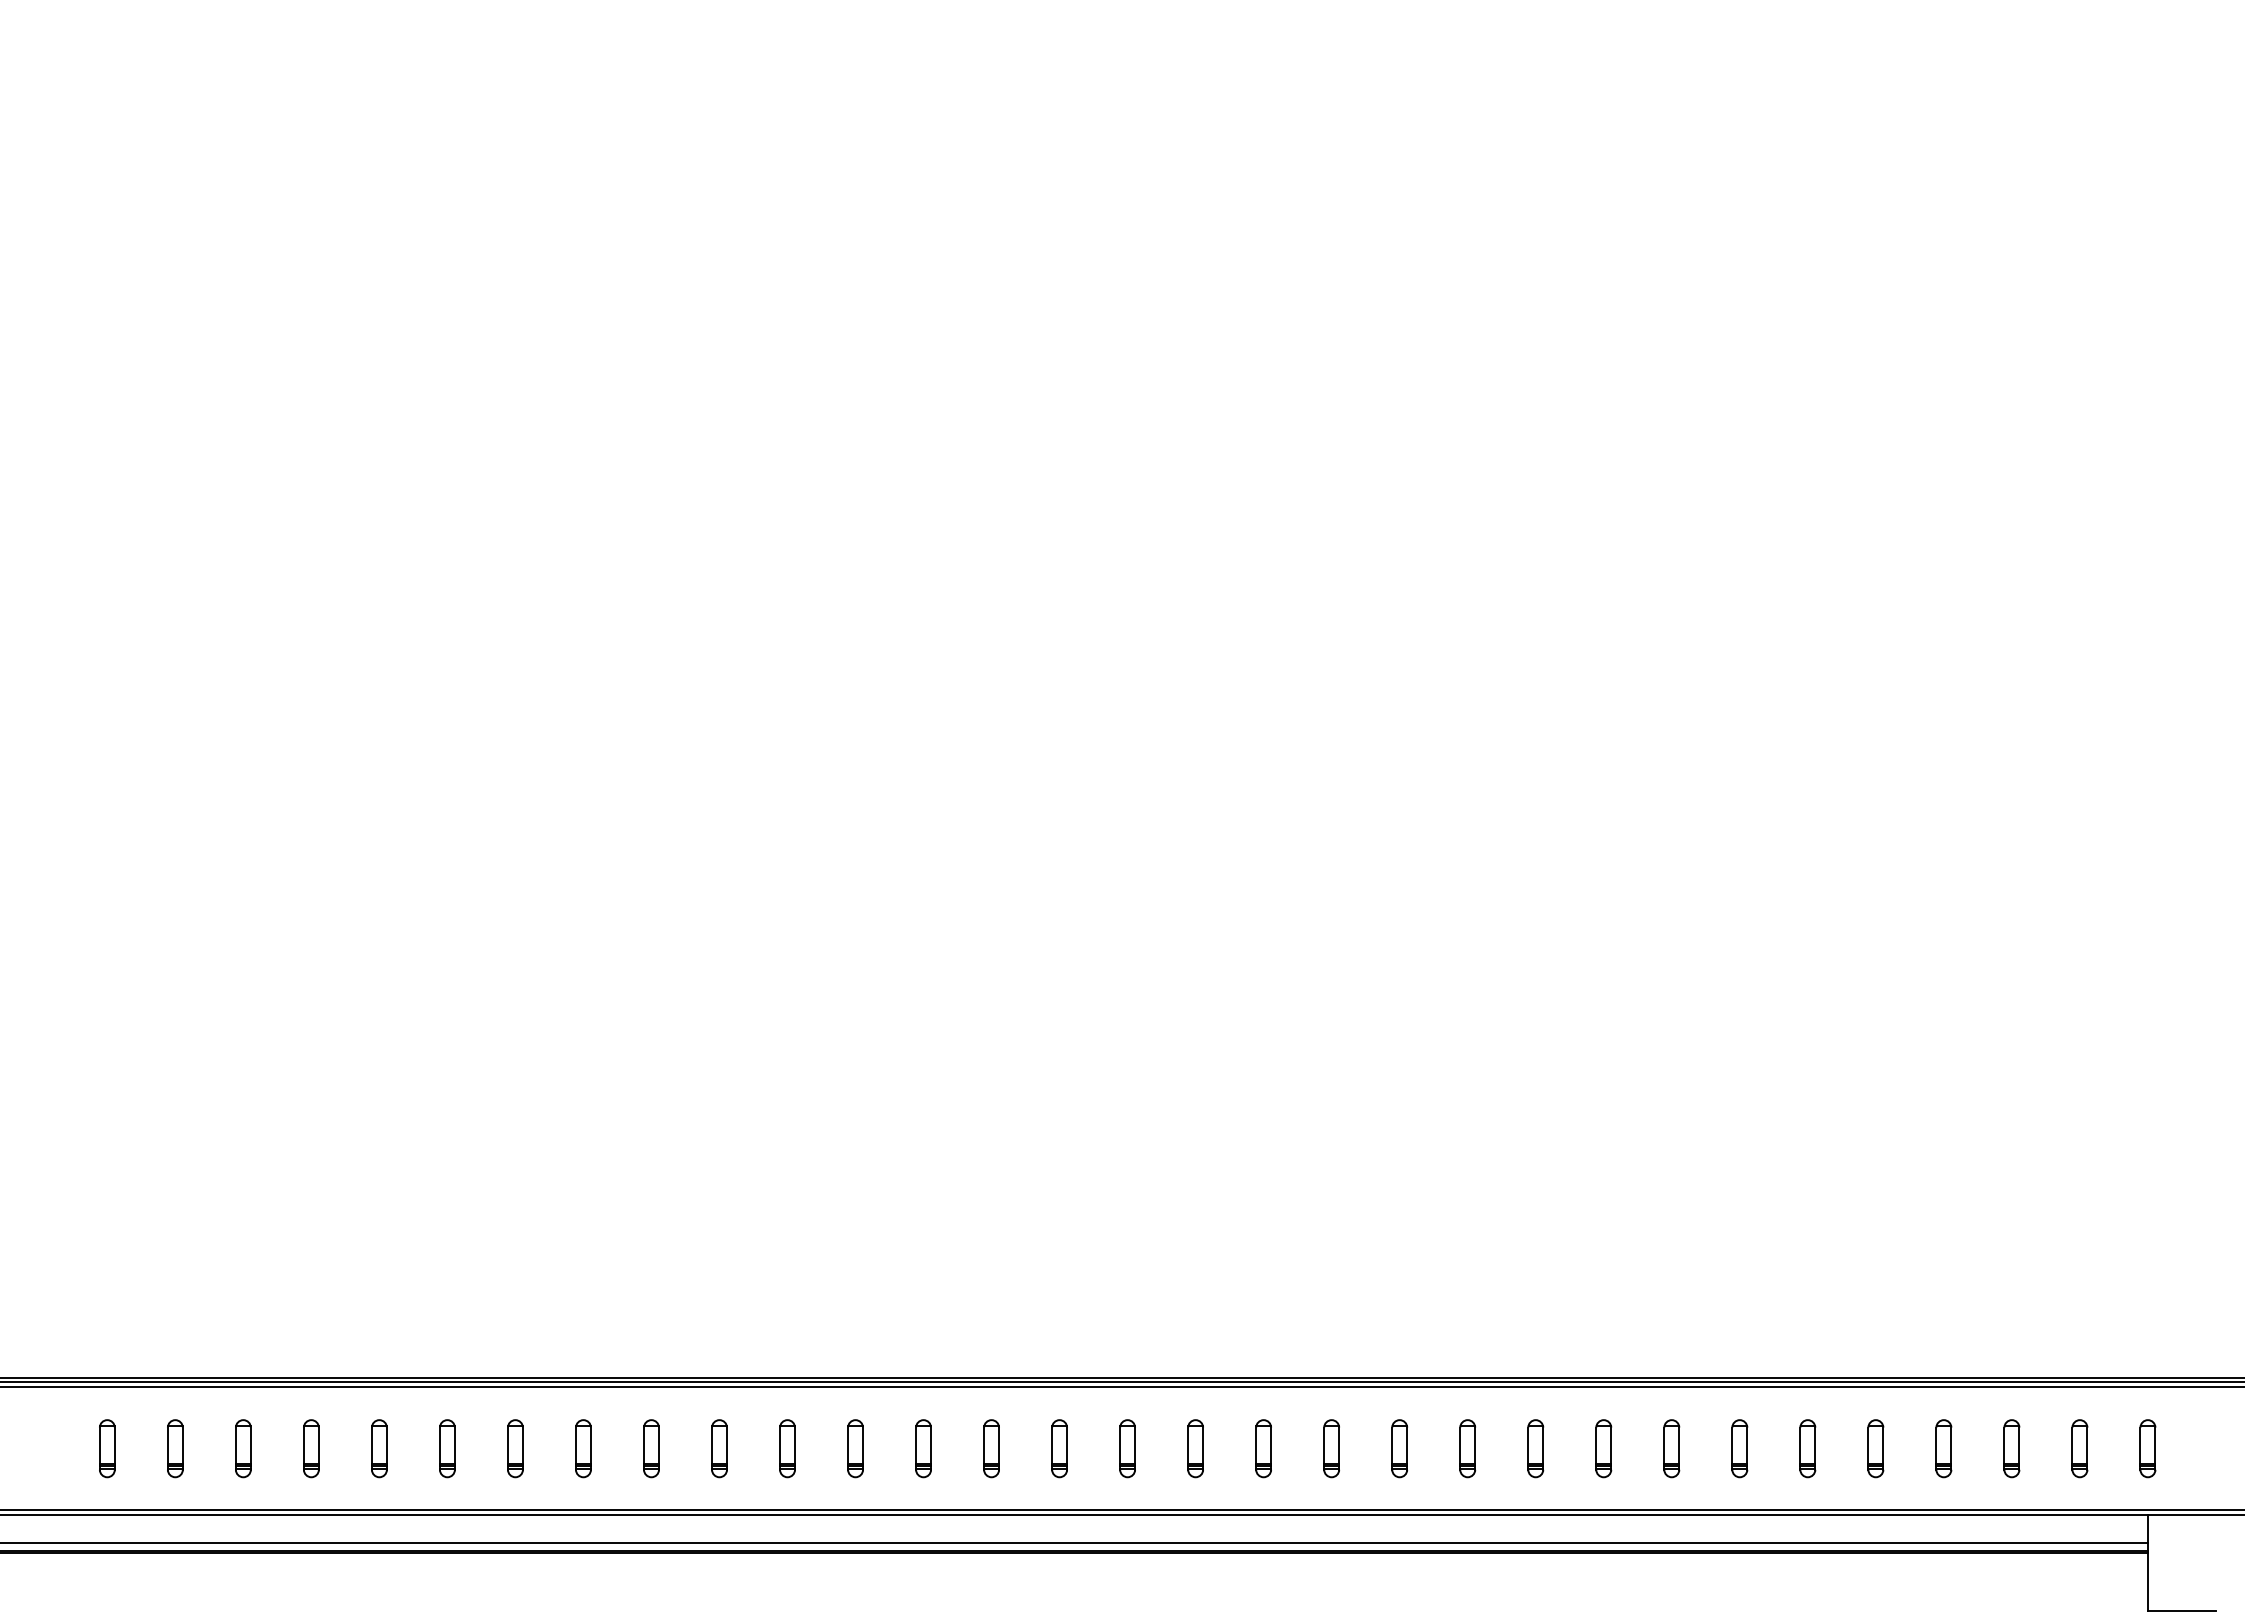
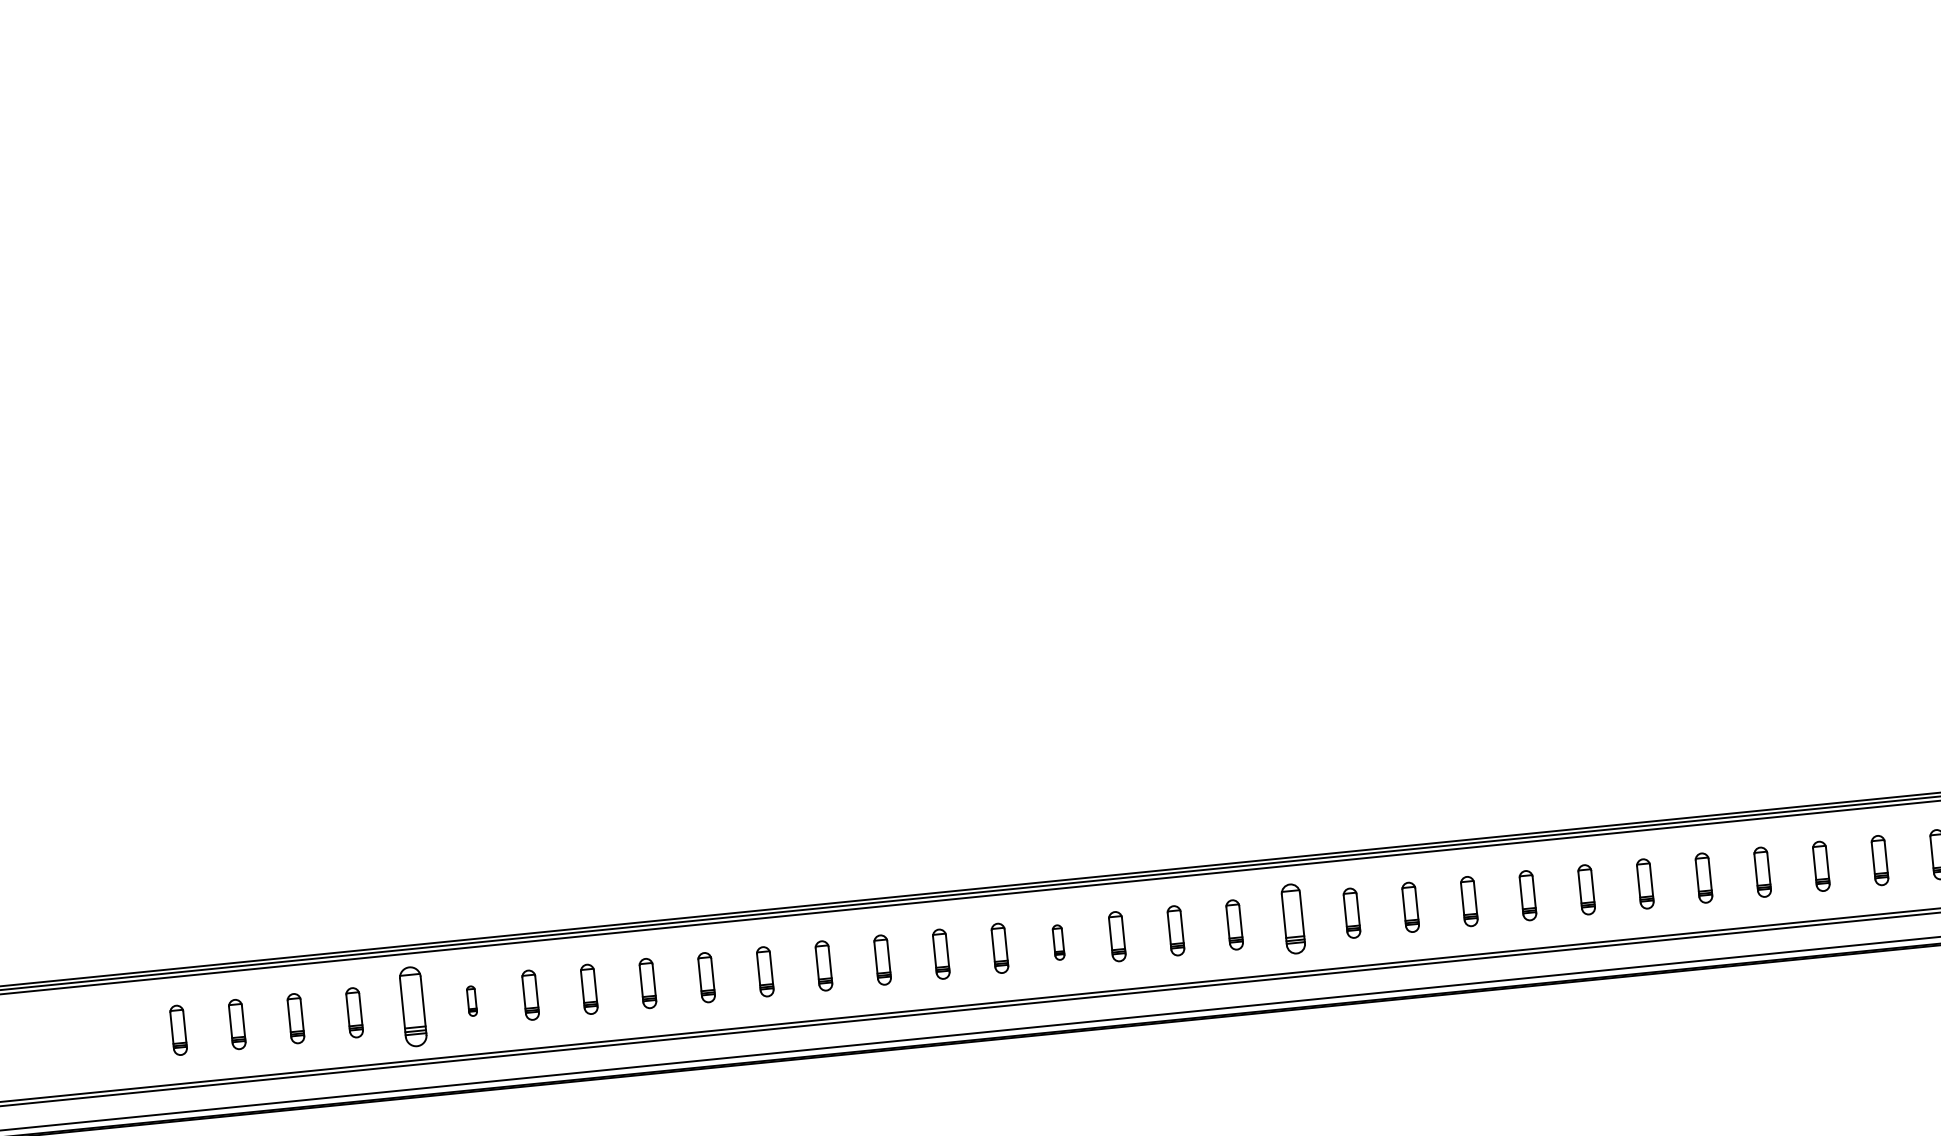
part: (379, 1448) -> (413, 1006), size x1.6
part: (447, 1448) -> (472, 1000), size x0.6
part: (1127, 1448) -> (1058, 942), size x0.7
part: (1399, 1448) -> (1293, 918), size x1.4

